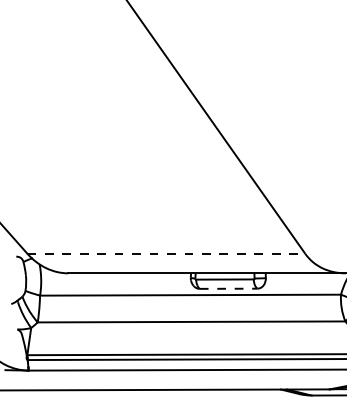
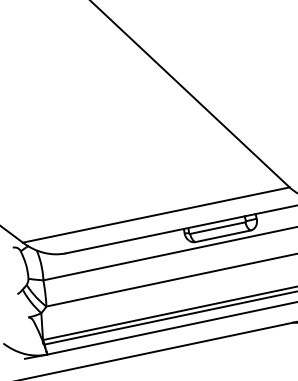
line: (166, 253) -> (156, 214), dashed -> solid
line: (228, 288) -> (222, 236), dashed -> solid

